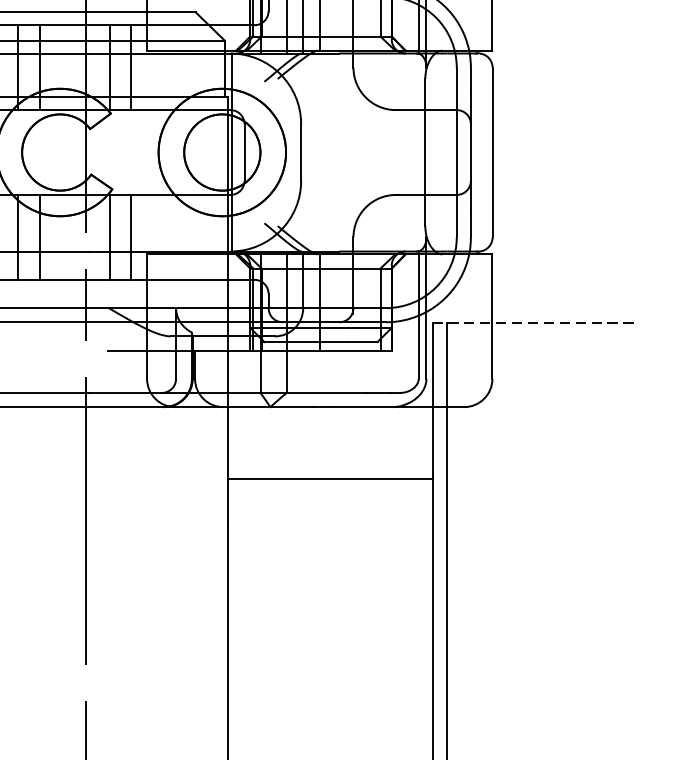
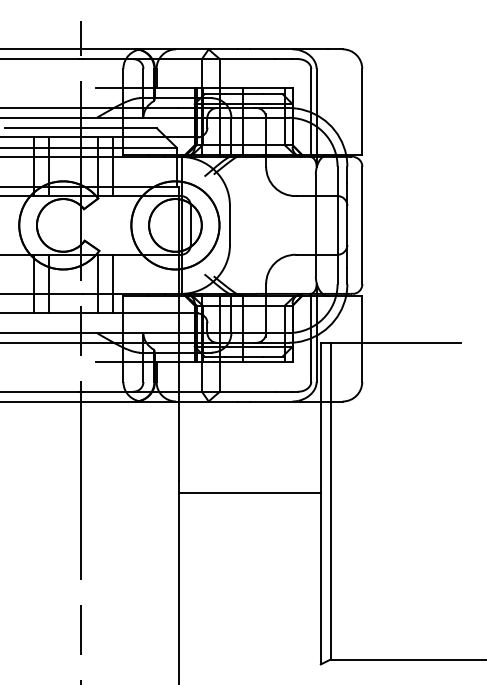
line: (534, 323) -> (391, 343), dashed -> solid
line: (329, 479) -> (249, 493), moved

